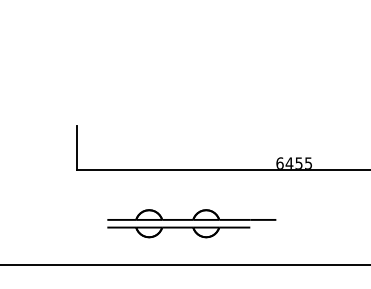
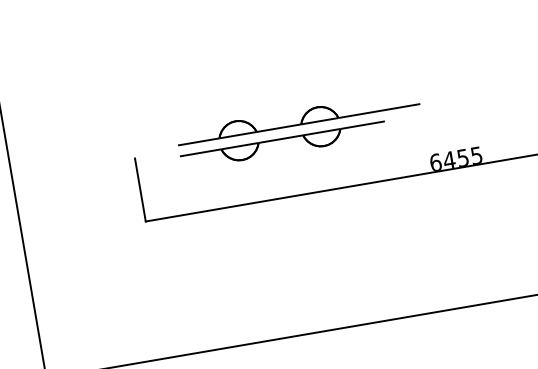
part: (191, 223) -> (299, 129), moved

